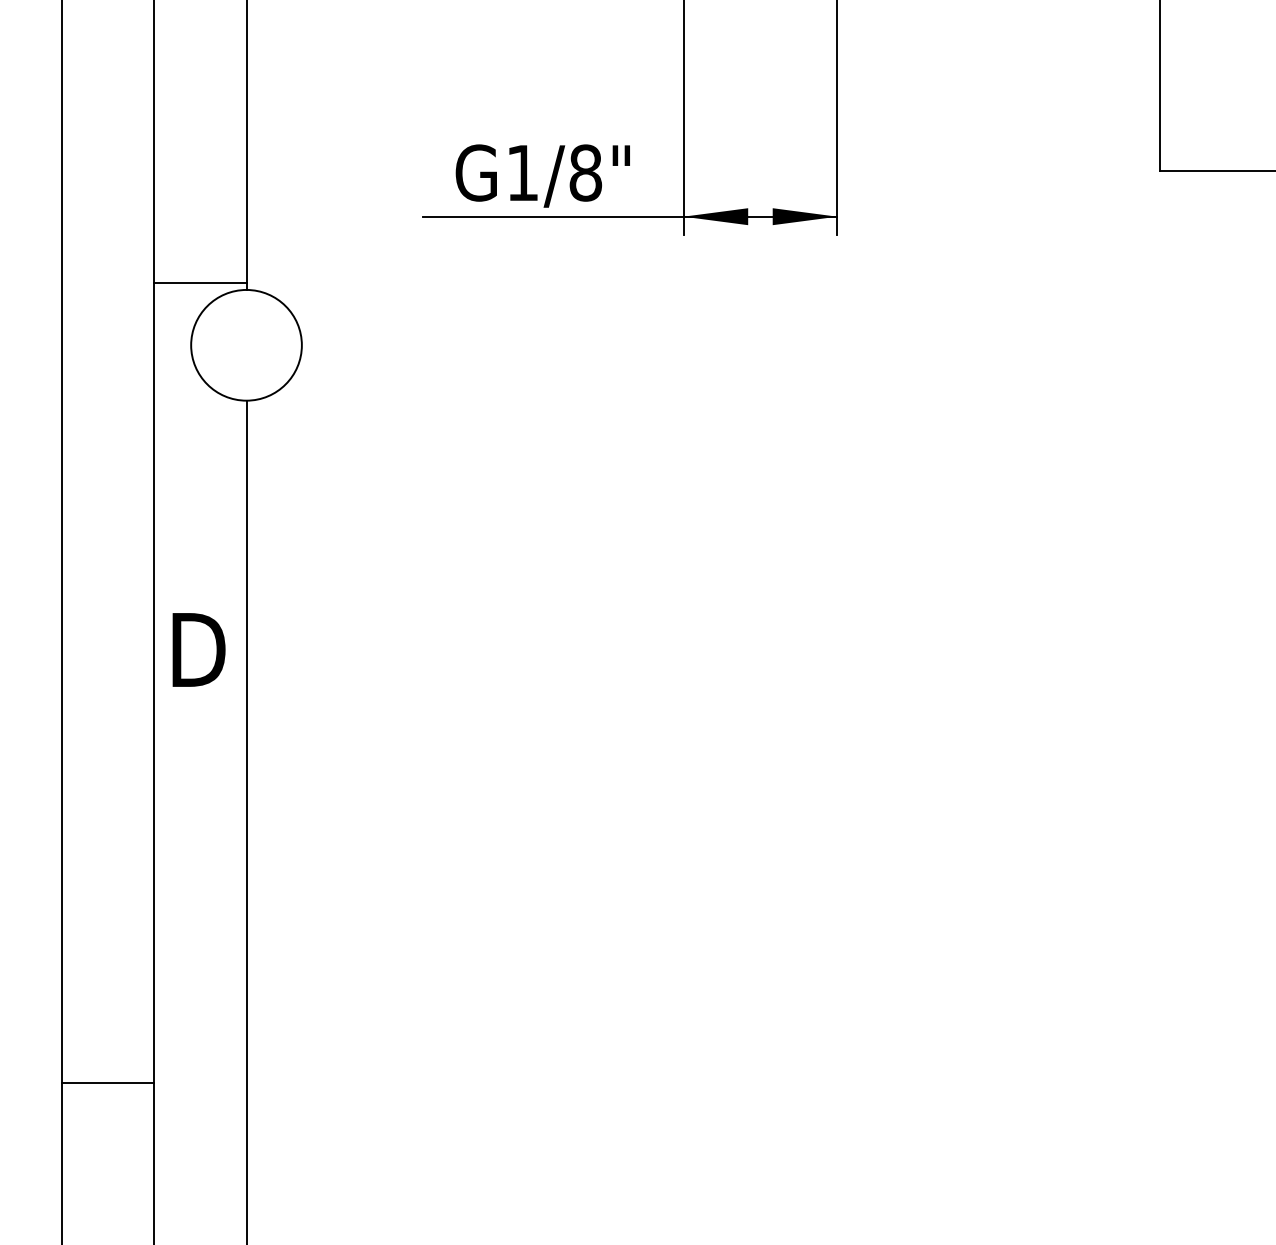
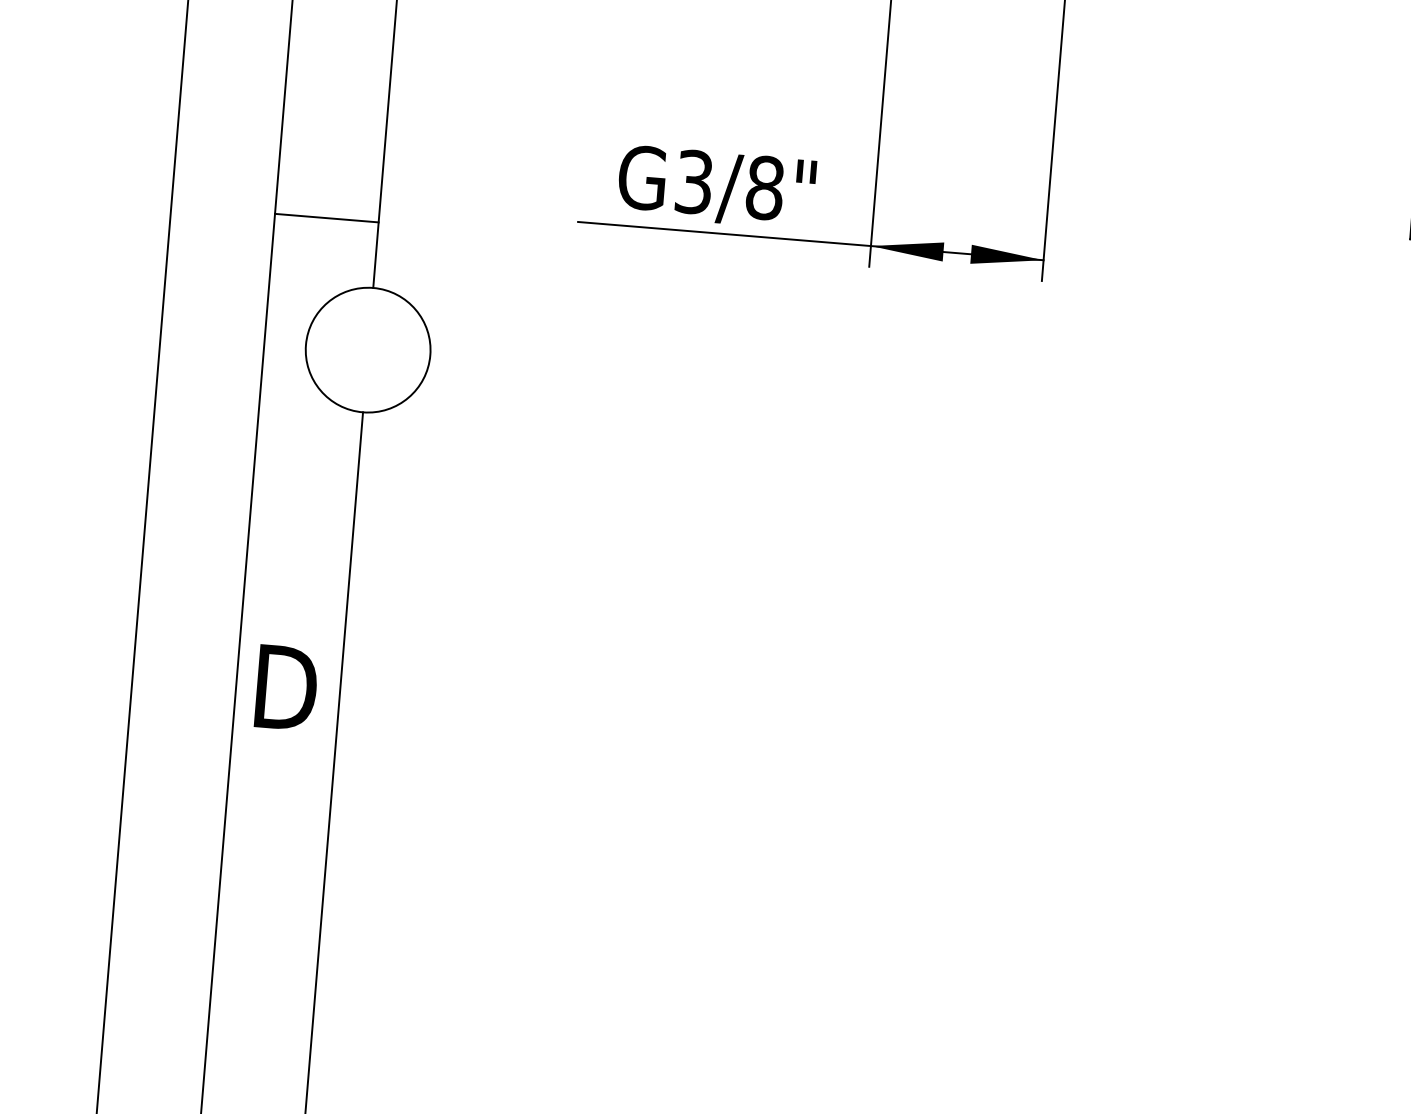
text: (522, 172) -> (694, 181), G1/8" -> G3/8"
line: (200, 282) -> (326, 218), moved

